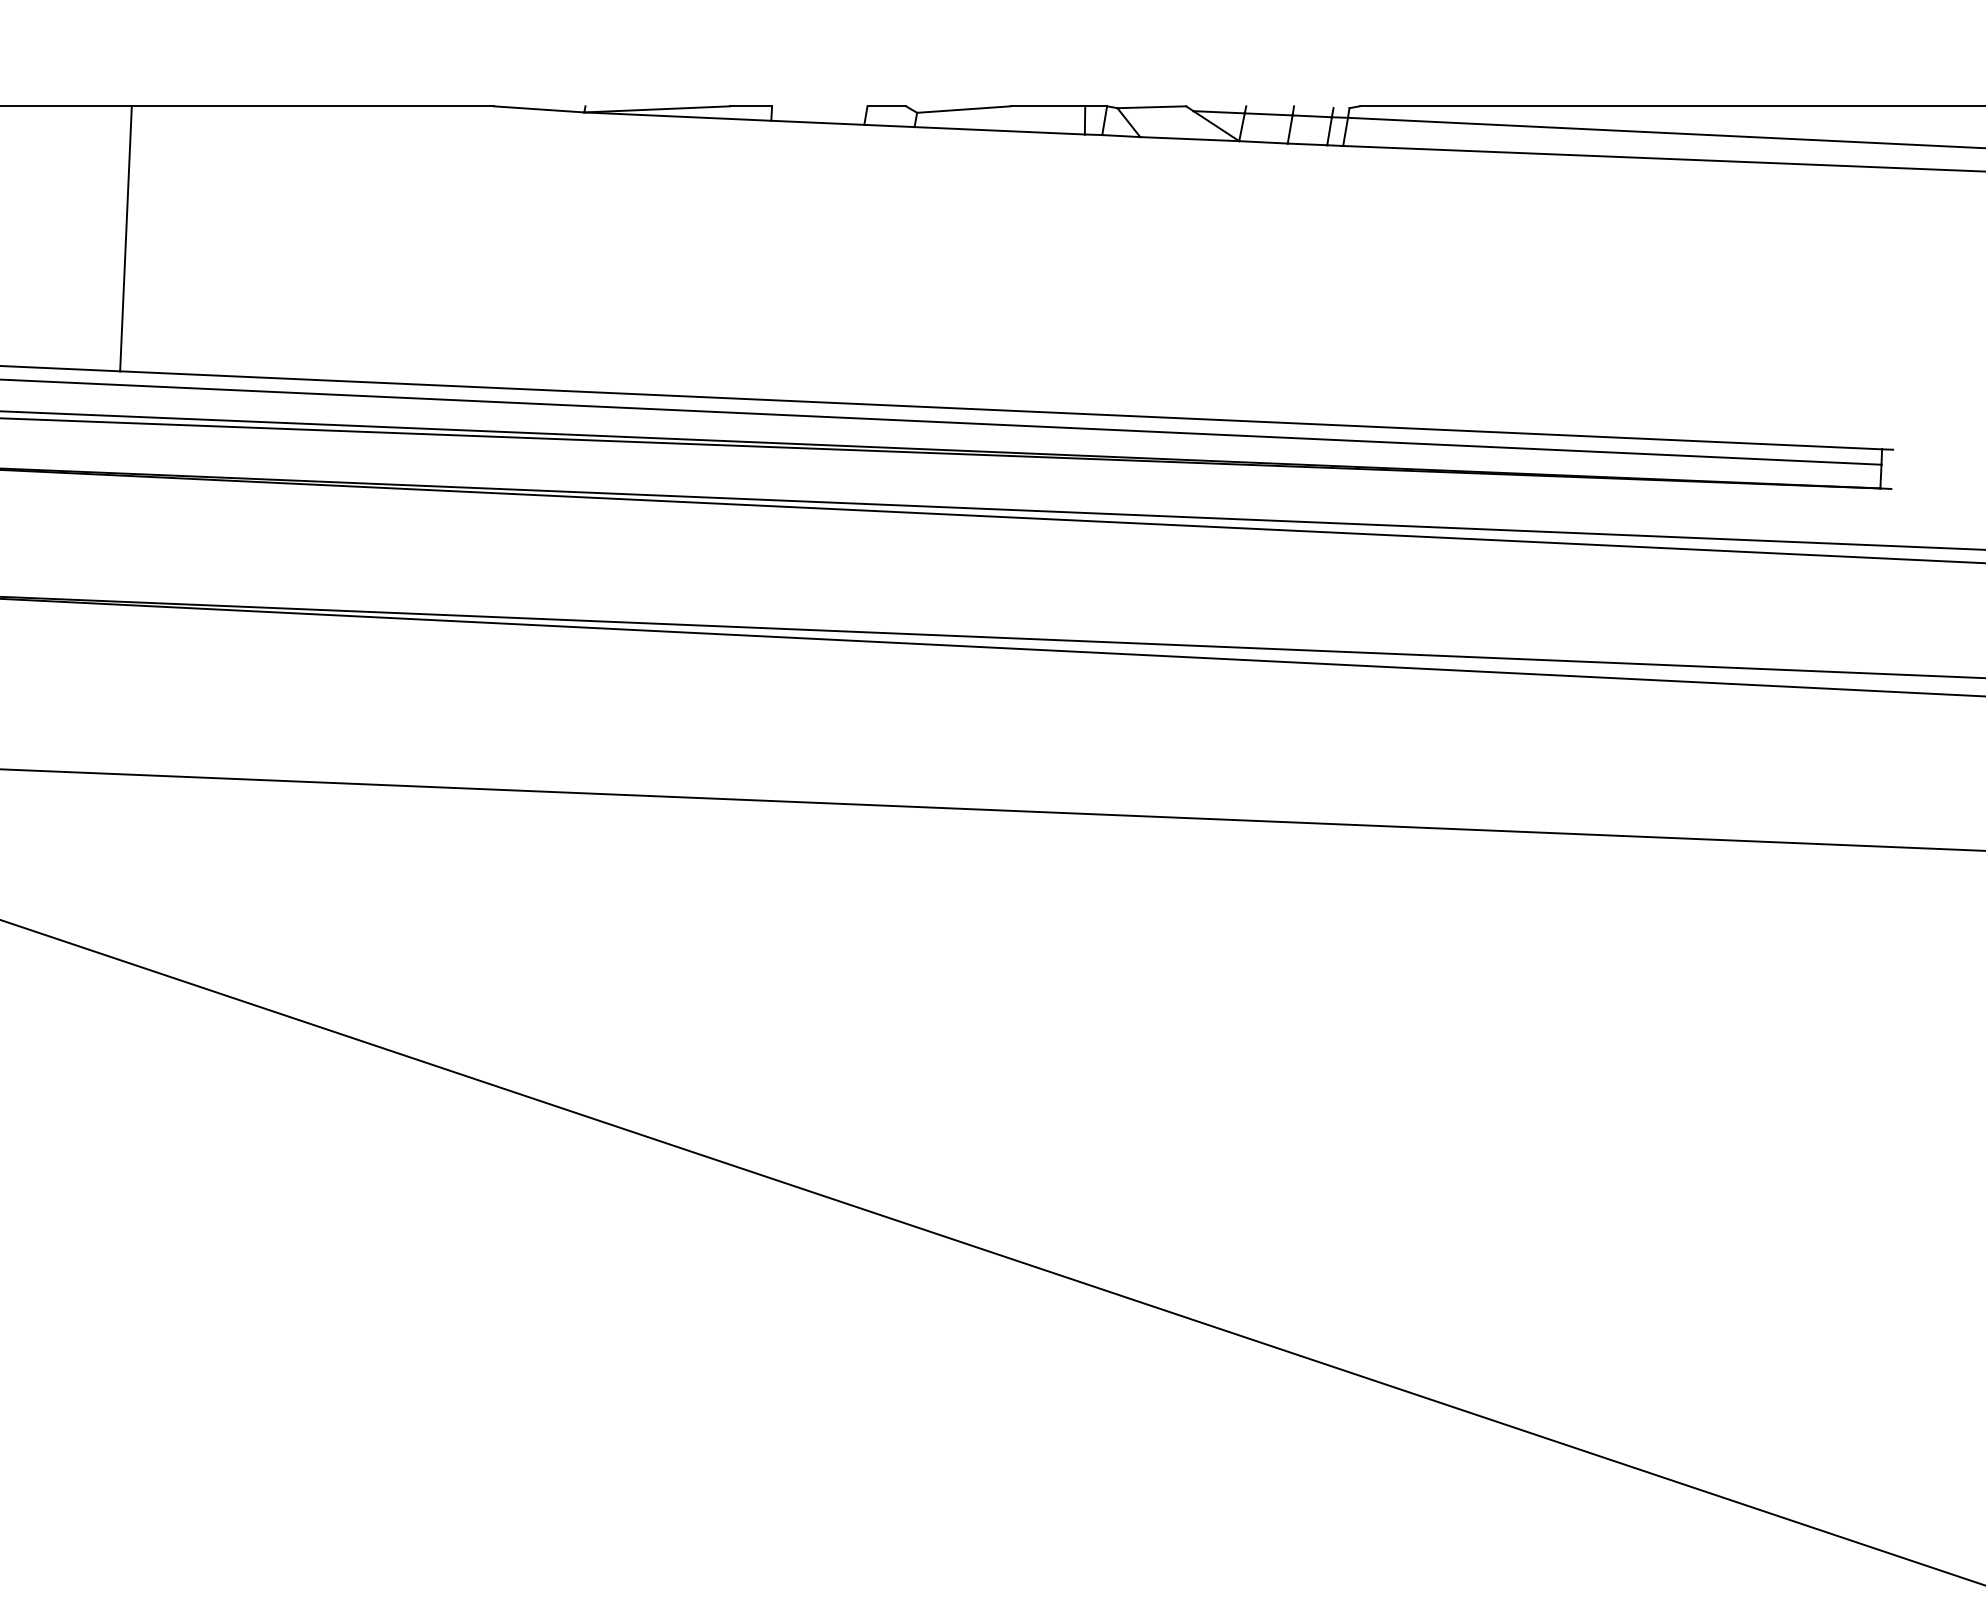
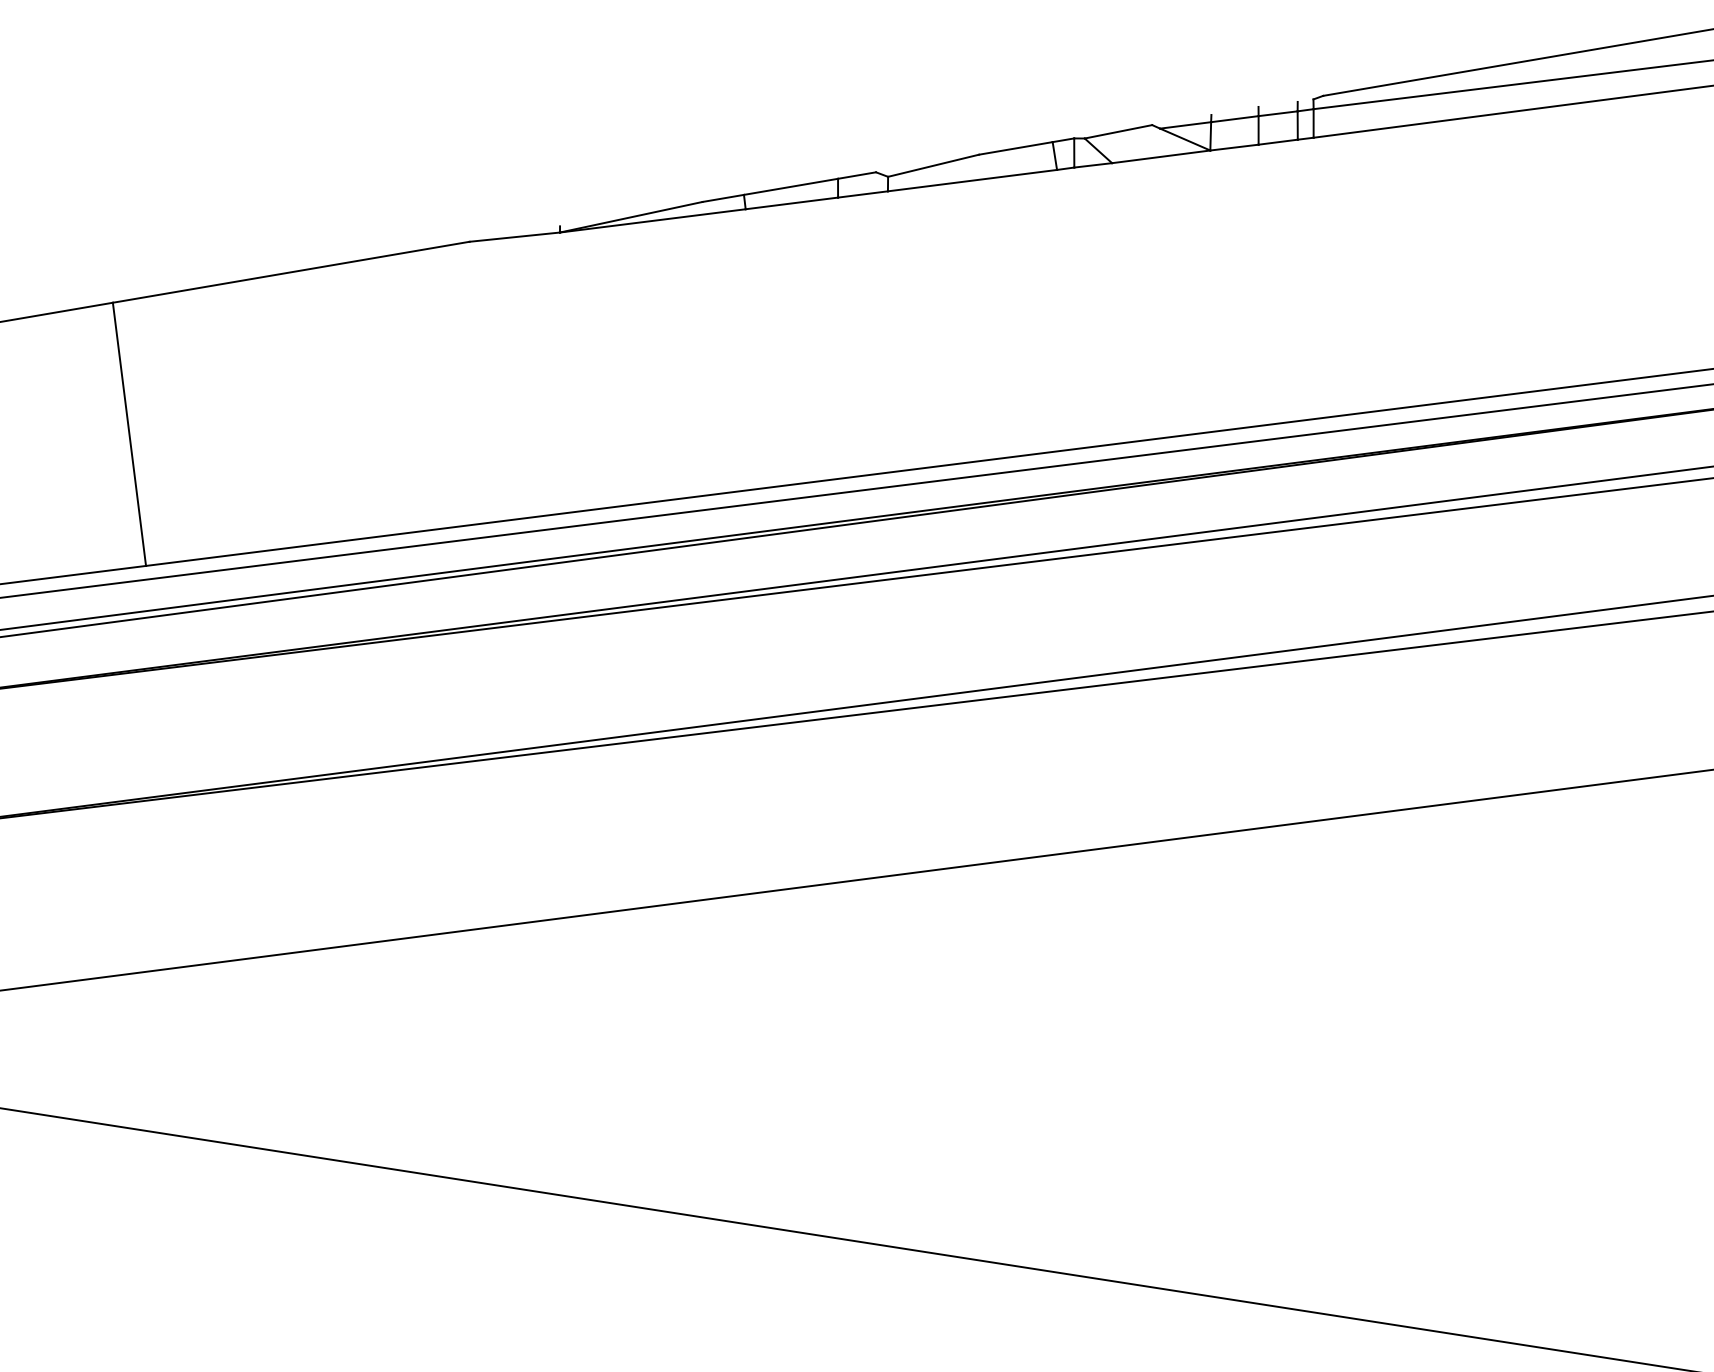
line: (819, 106) -> (790, 187), added

